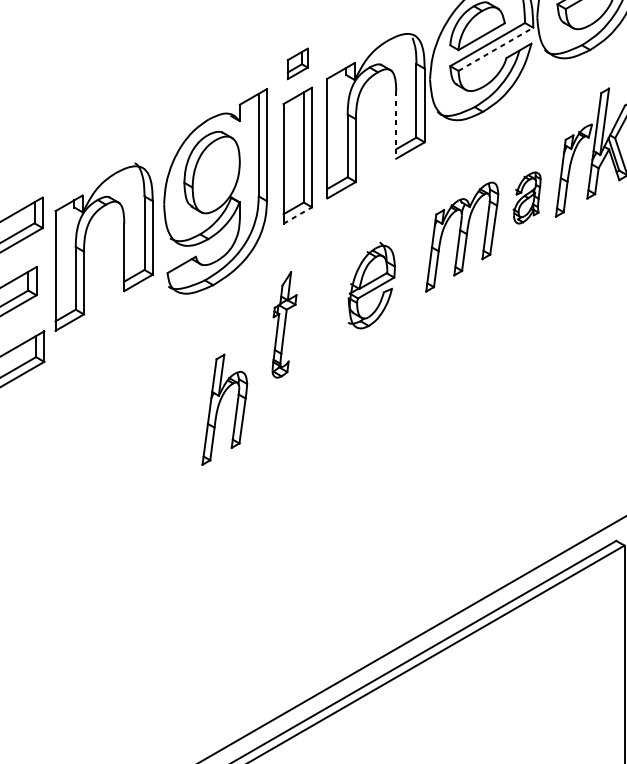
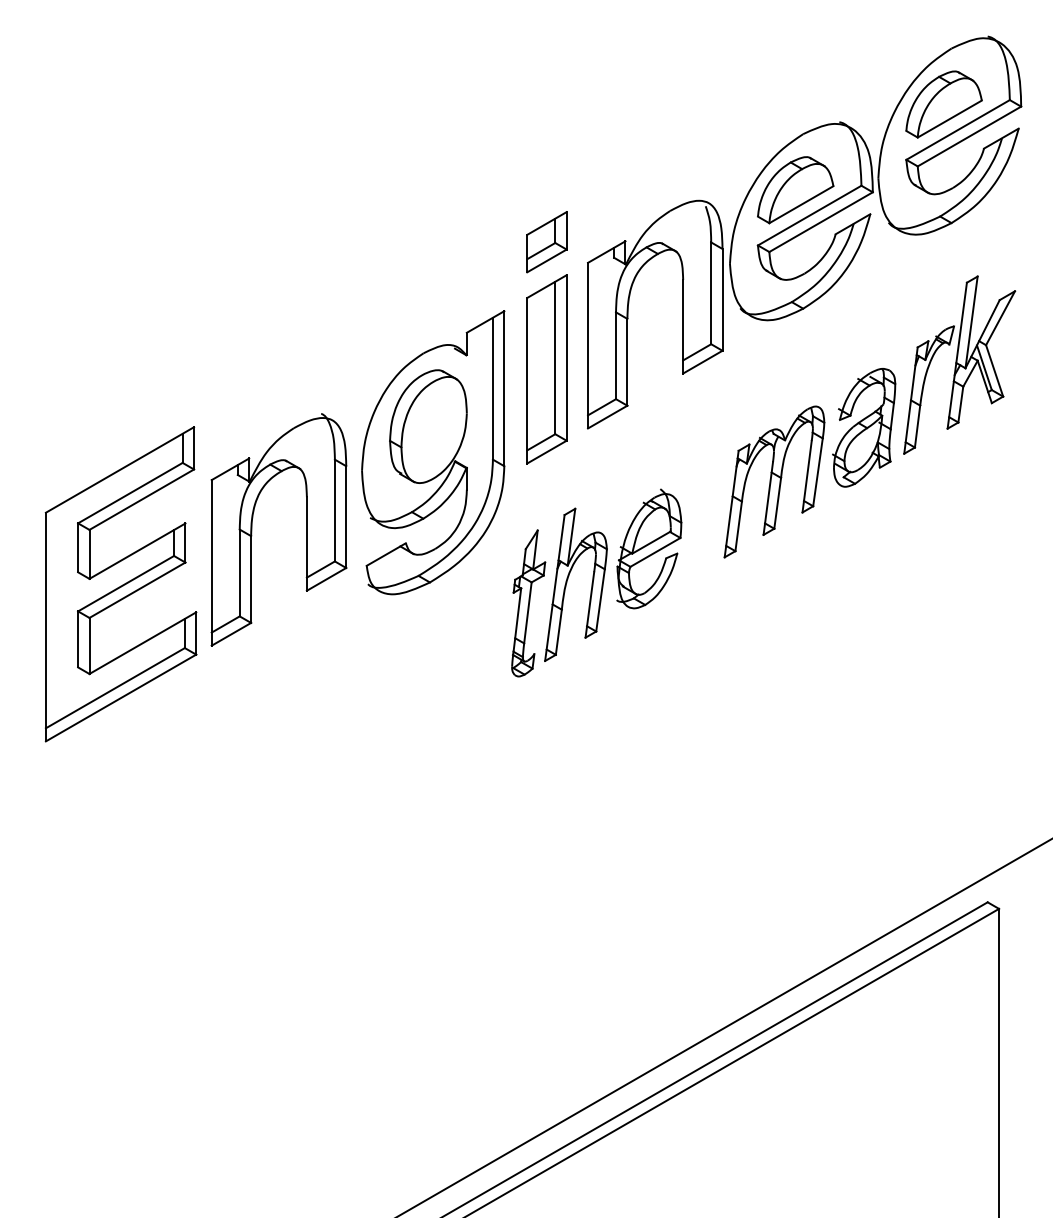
line: (496, 49) -> (821, 222), dashed -> solid
part: (297, 64) -> (546, 242), size x1.43
line: (396, 124) -> (683, 326), dashed -> solid
part: (215, 191) -> (433, 452), moved
part: (527, 197) -> (864, 427), size x1.67
line: (297, 215) -> (546, 452), dashed -> solid
part: (84, 246) -> (252, 529), moved
part: (218, 408) -> (567, 582), moved

